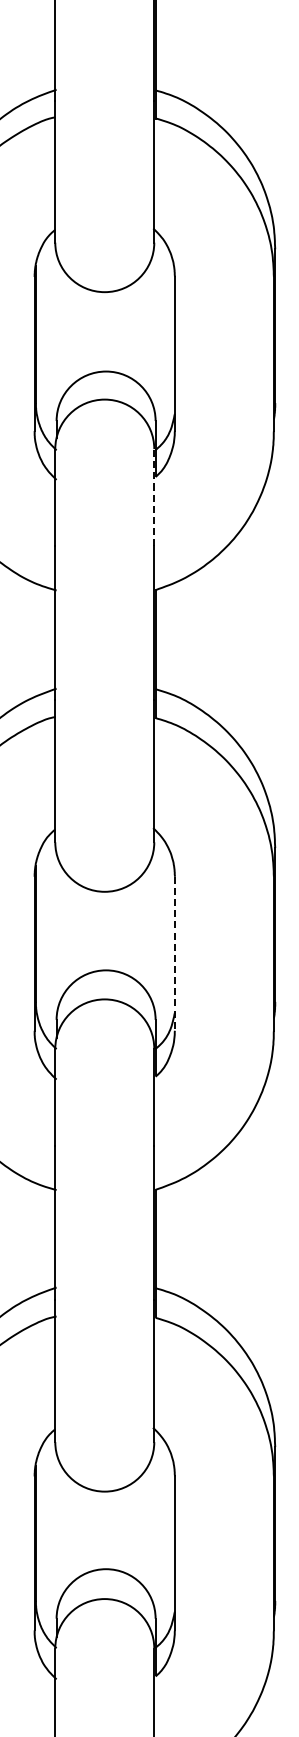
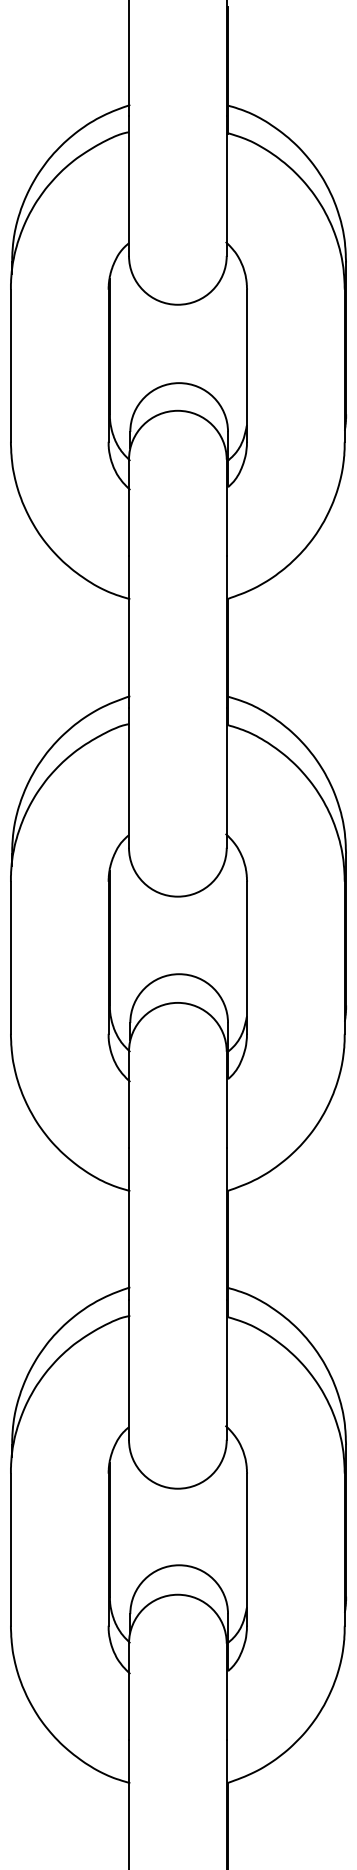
line: (154, 497) -> (226, 507), dashed -> solid
line: (175, 953) -> (247, 957), dashed -> solid

